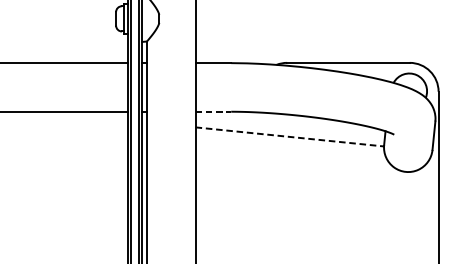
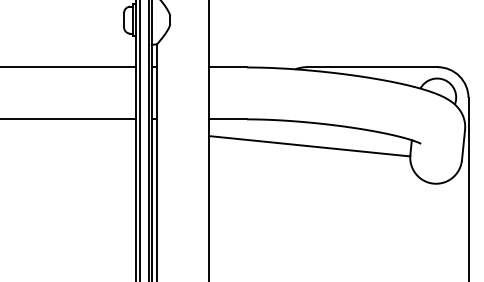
line: (213, 111) -> (228, 119), dashed -> solid
line: (290, 137) -> (310, 146), dashed -> solid

